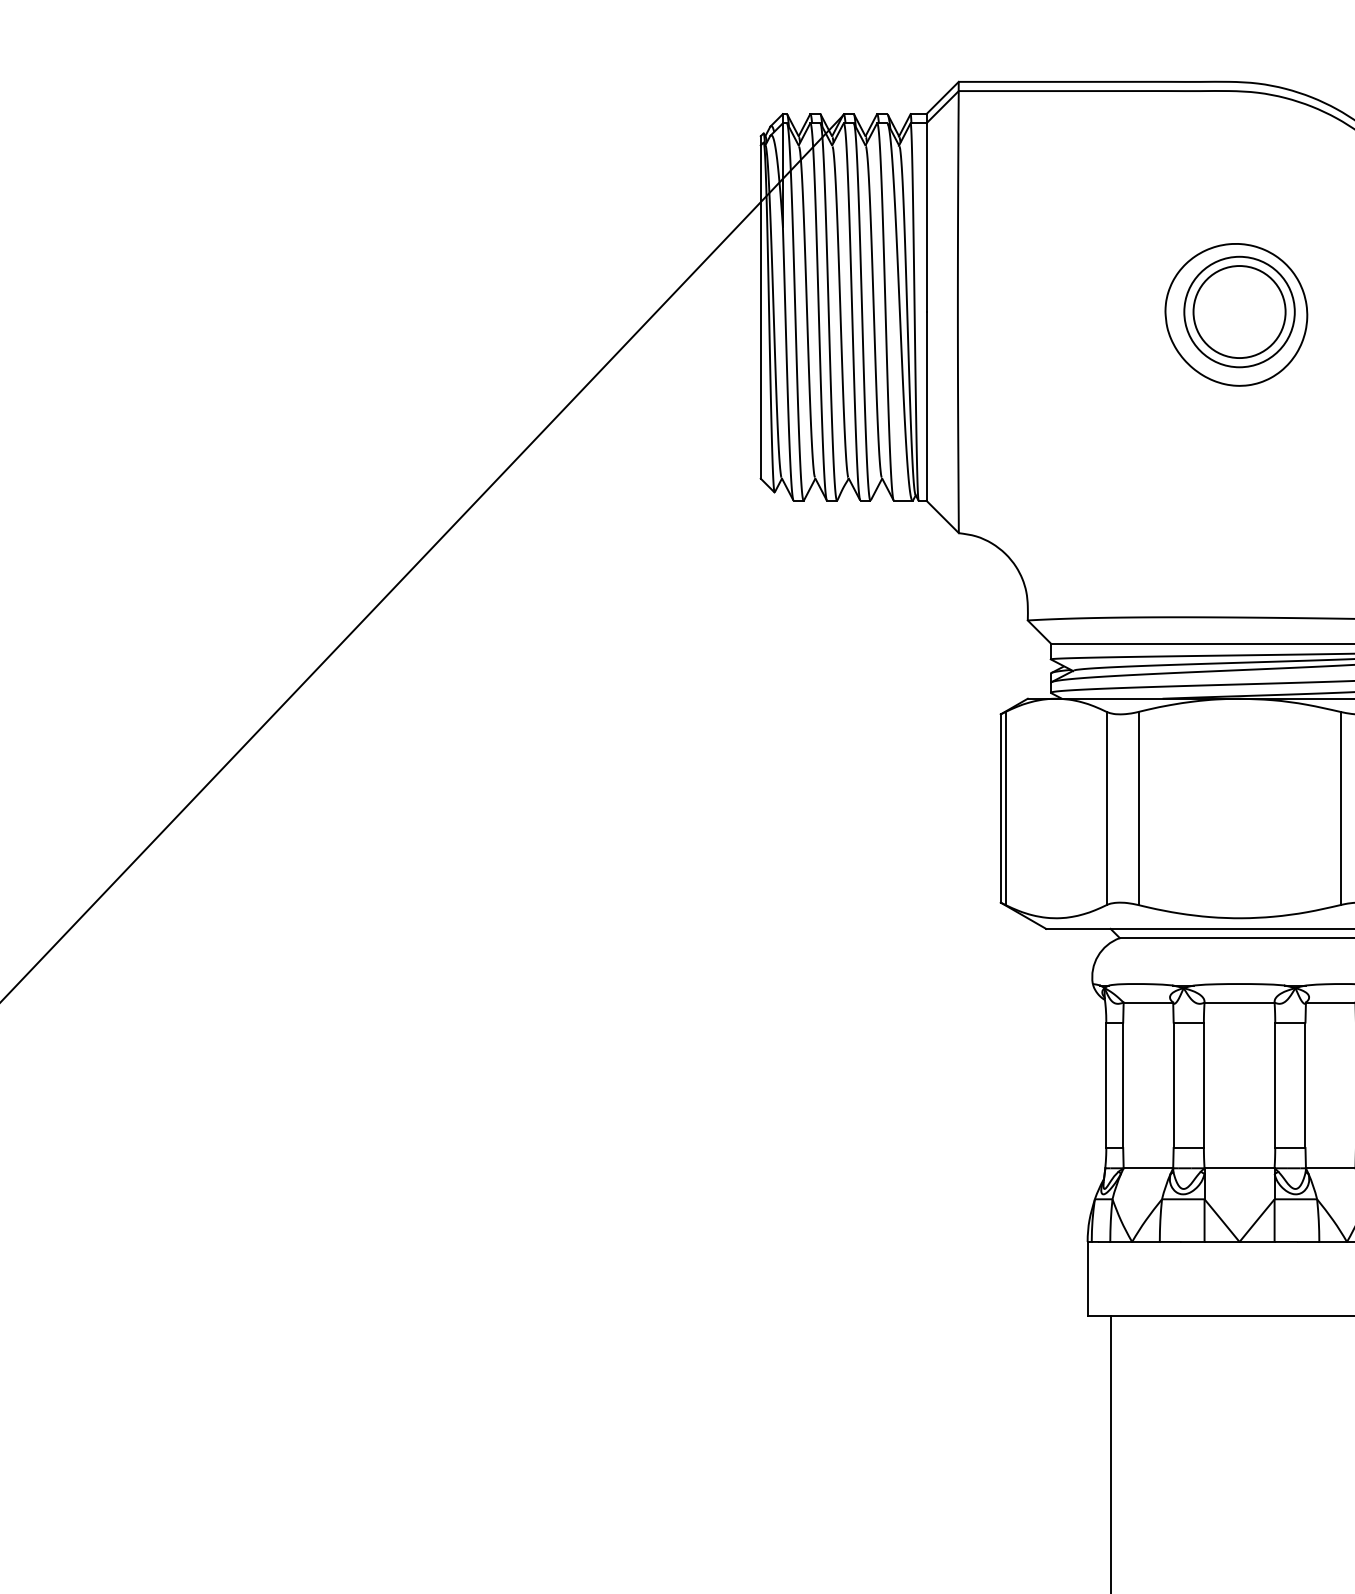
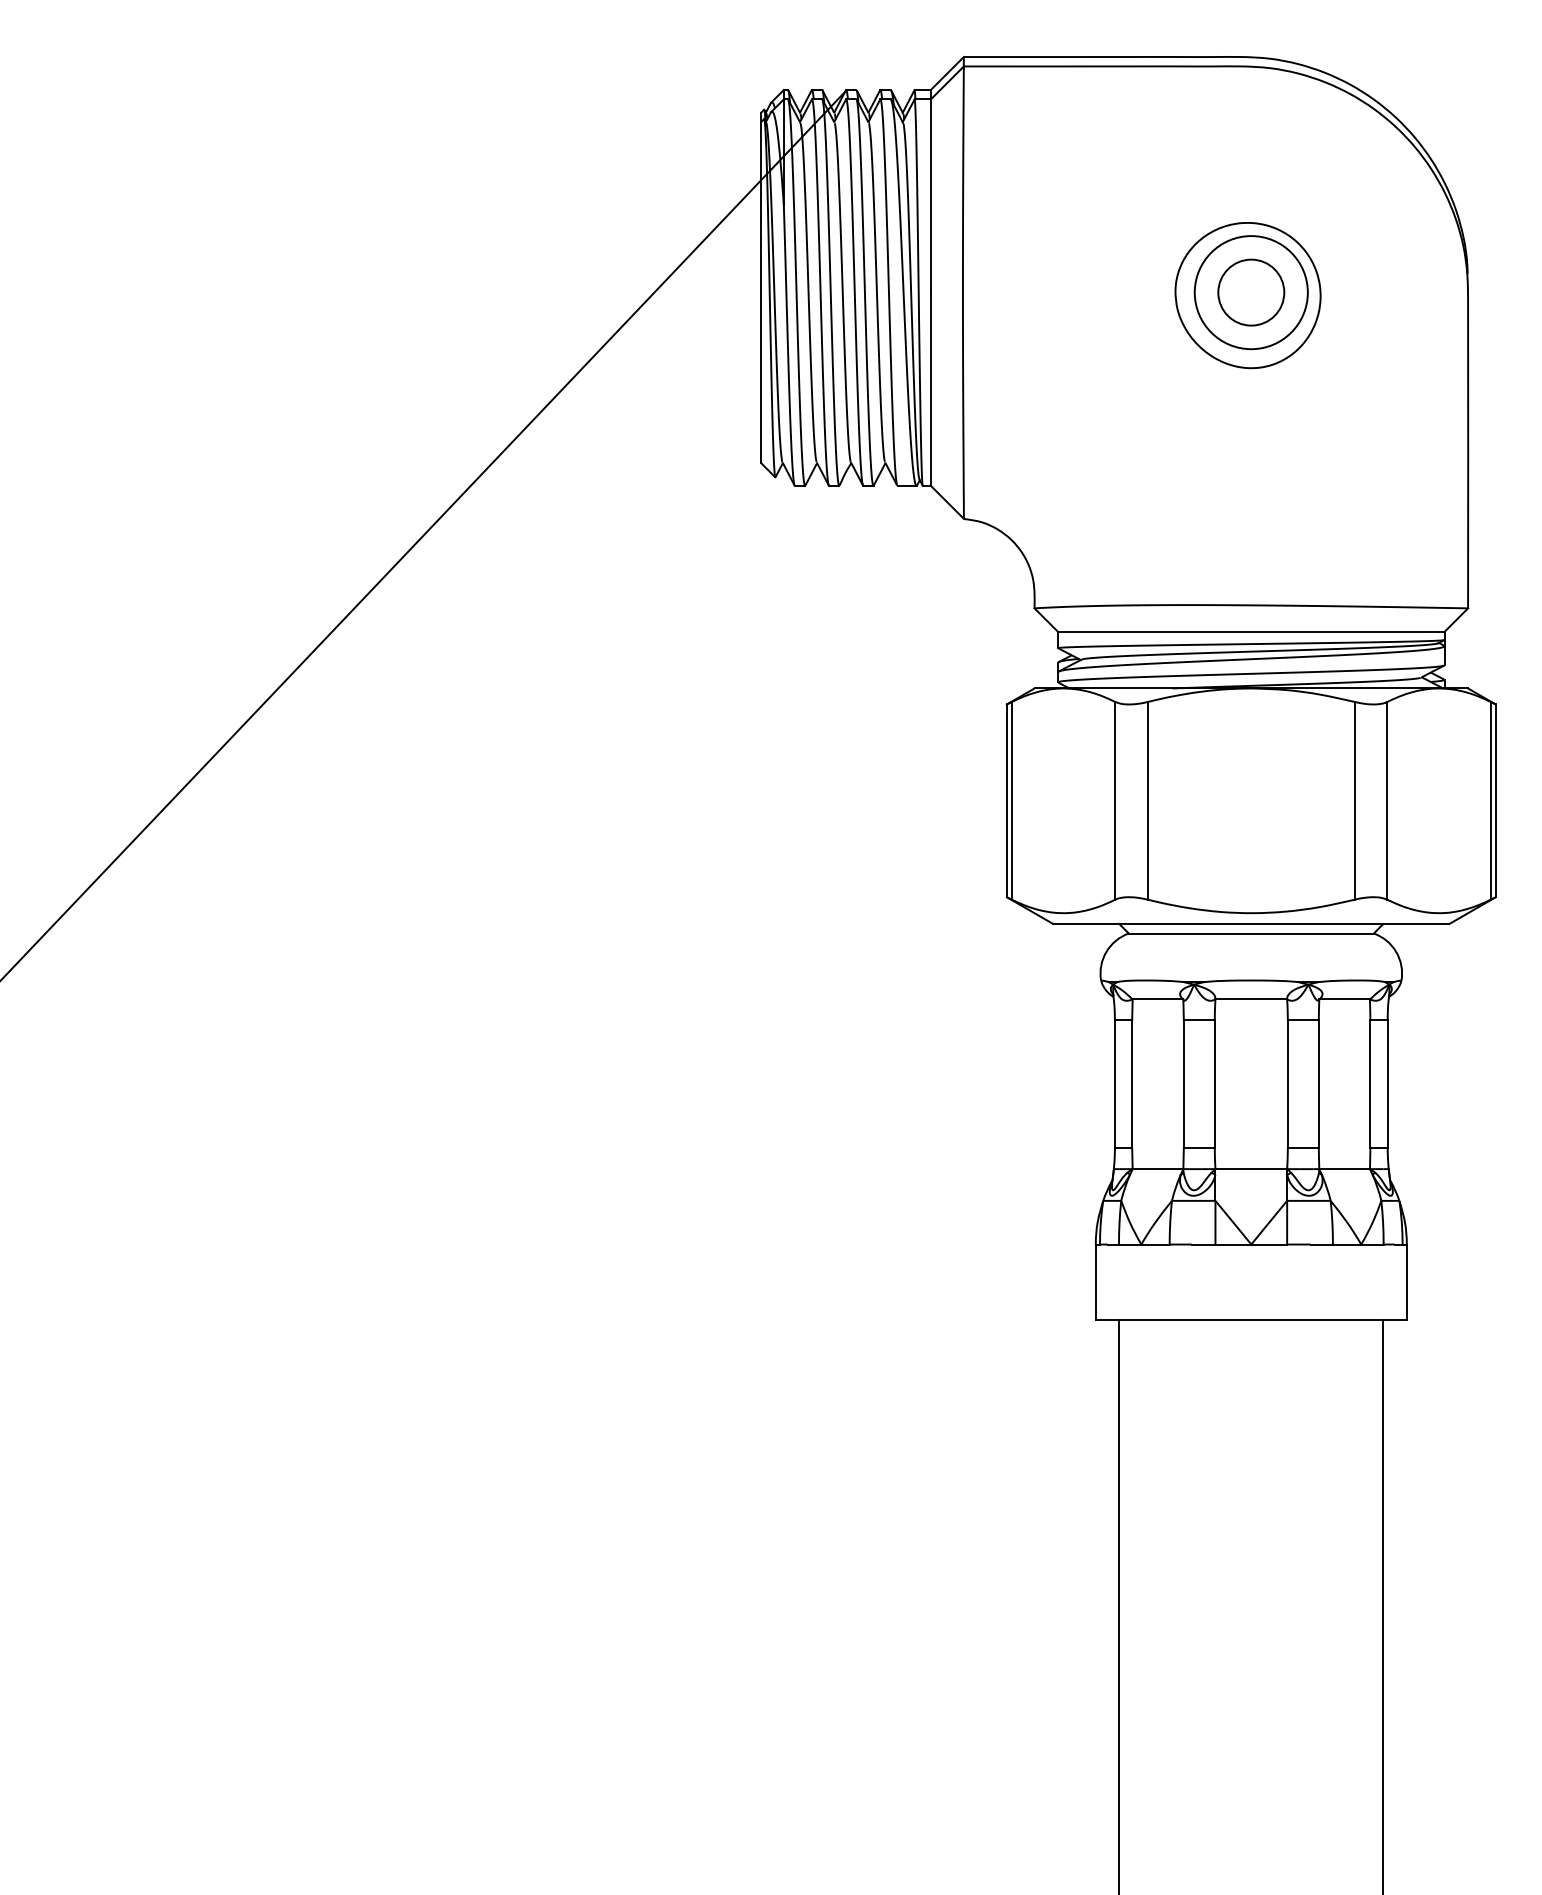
circle: (1239, 311) -> (1251, 292), size x0.7

